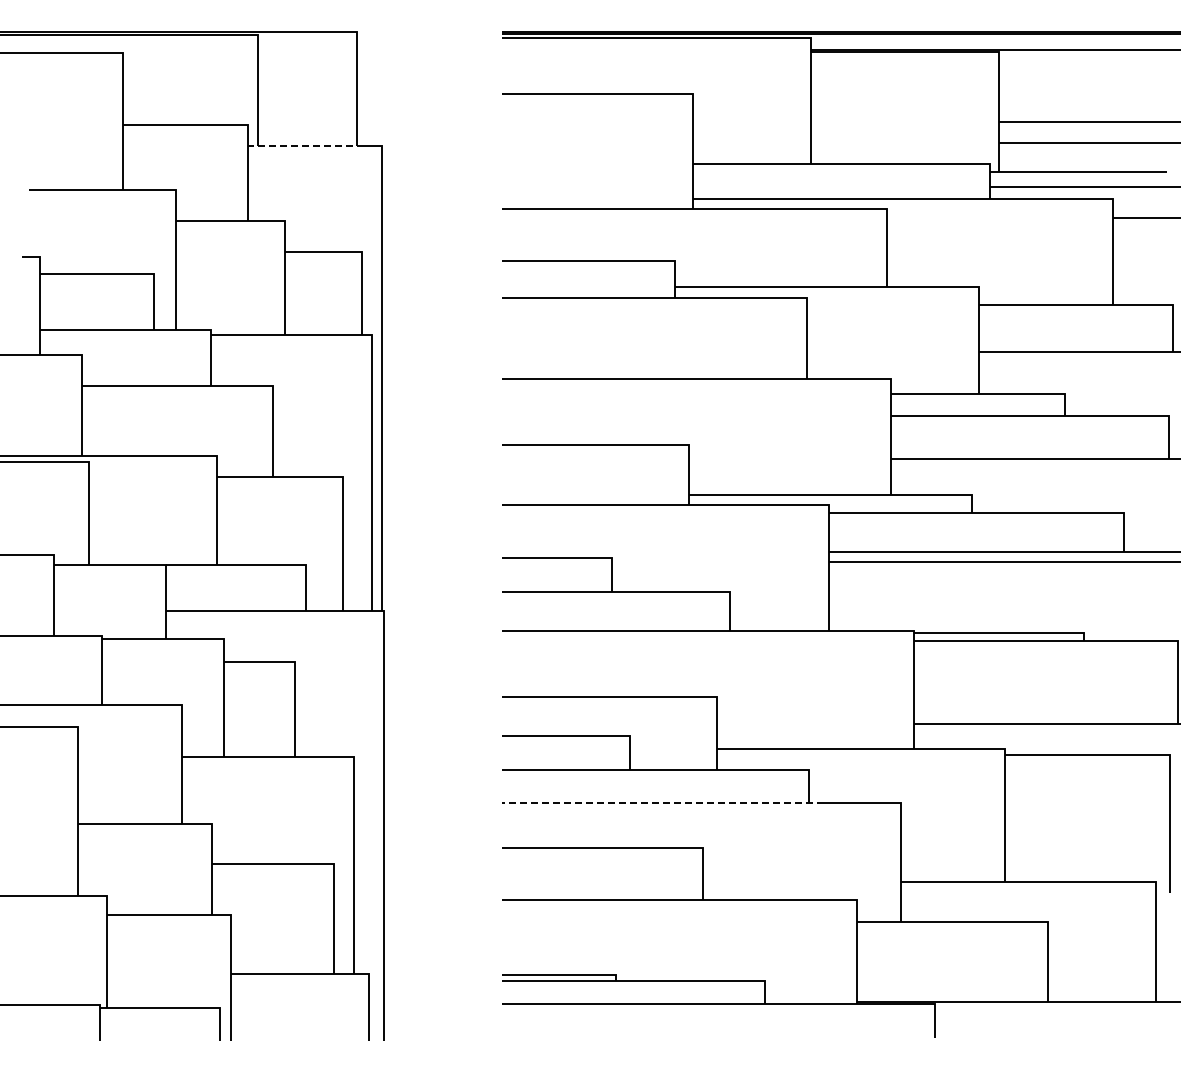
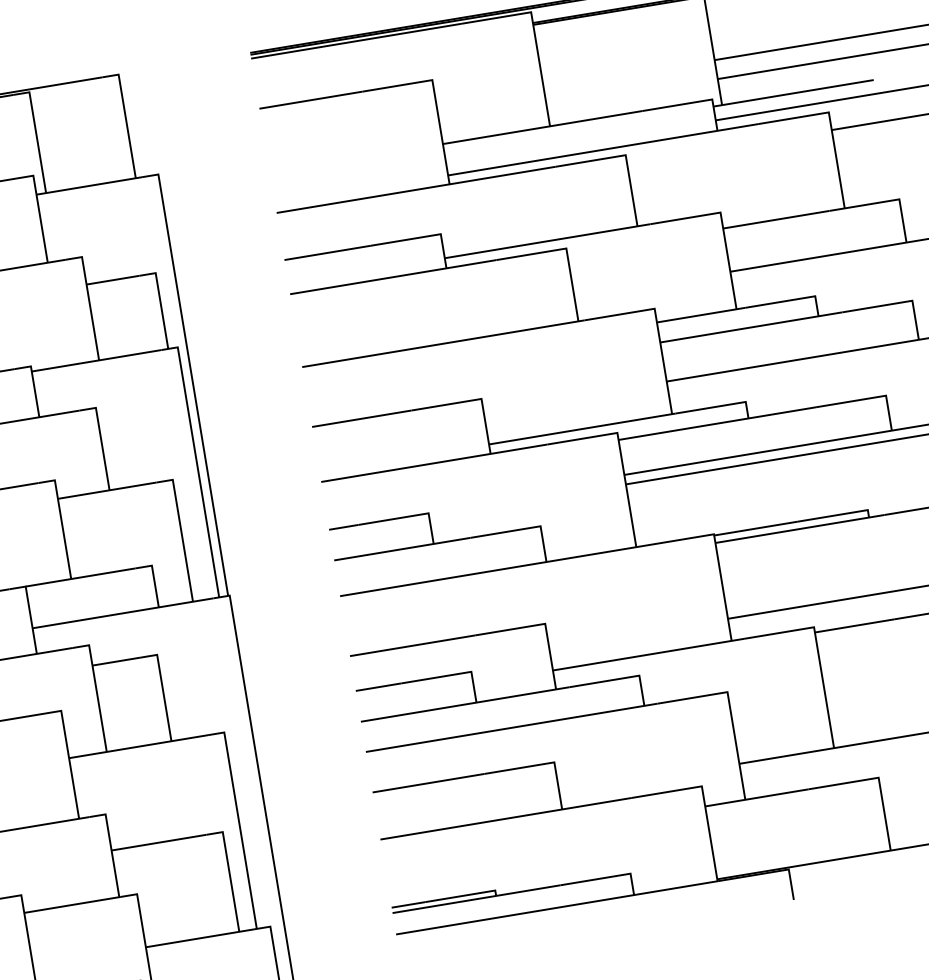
line: (305, 146) -> (89, 186), dashed -> solid
line: (662, 803) -> (511, 728), dashed -> solid

